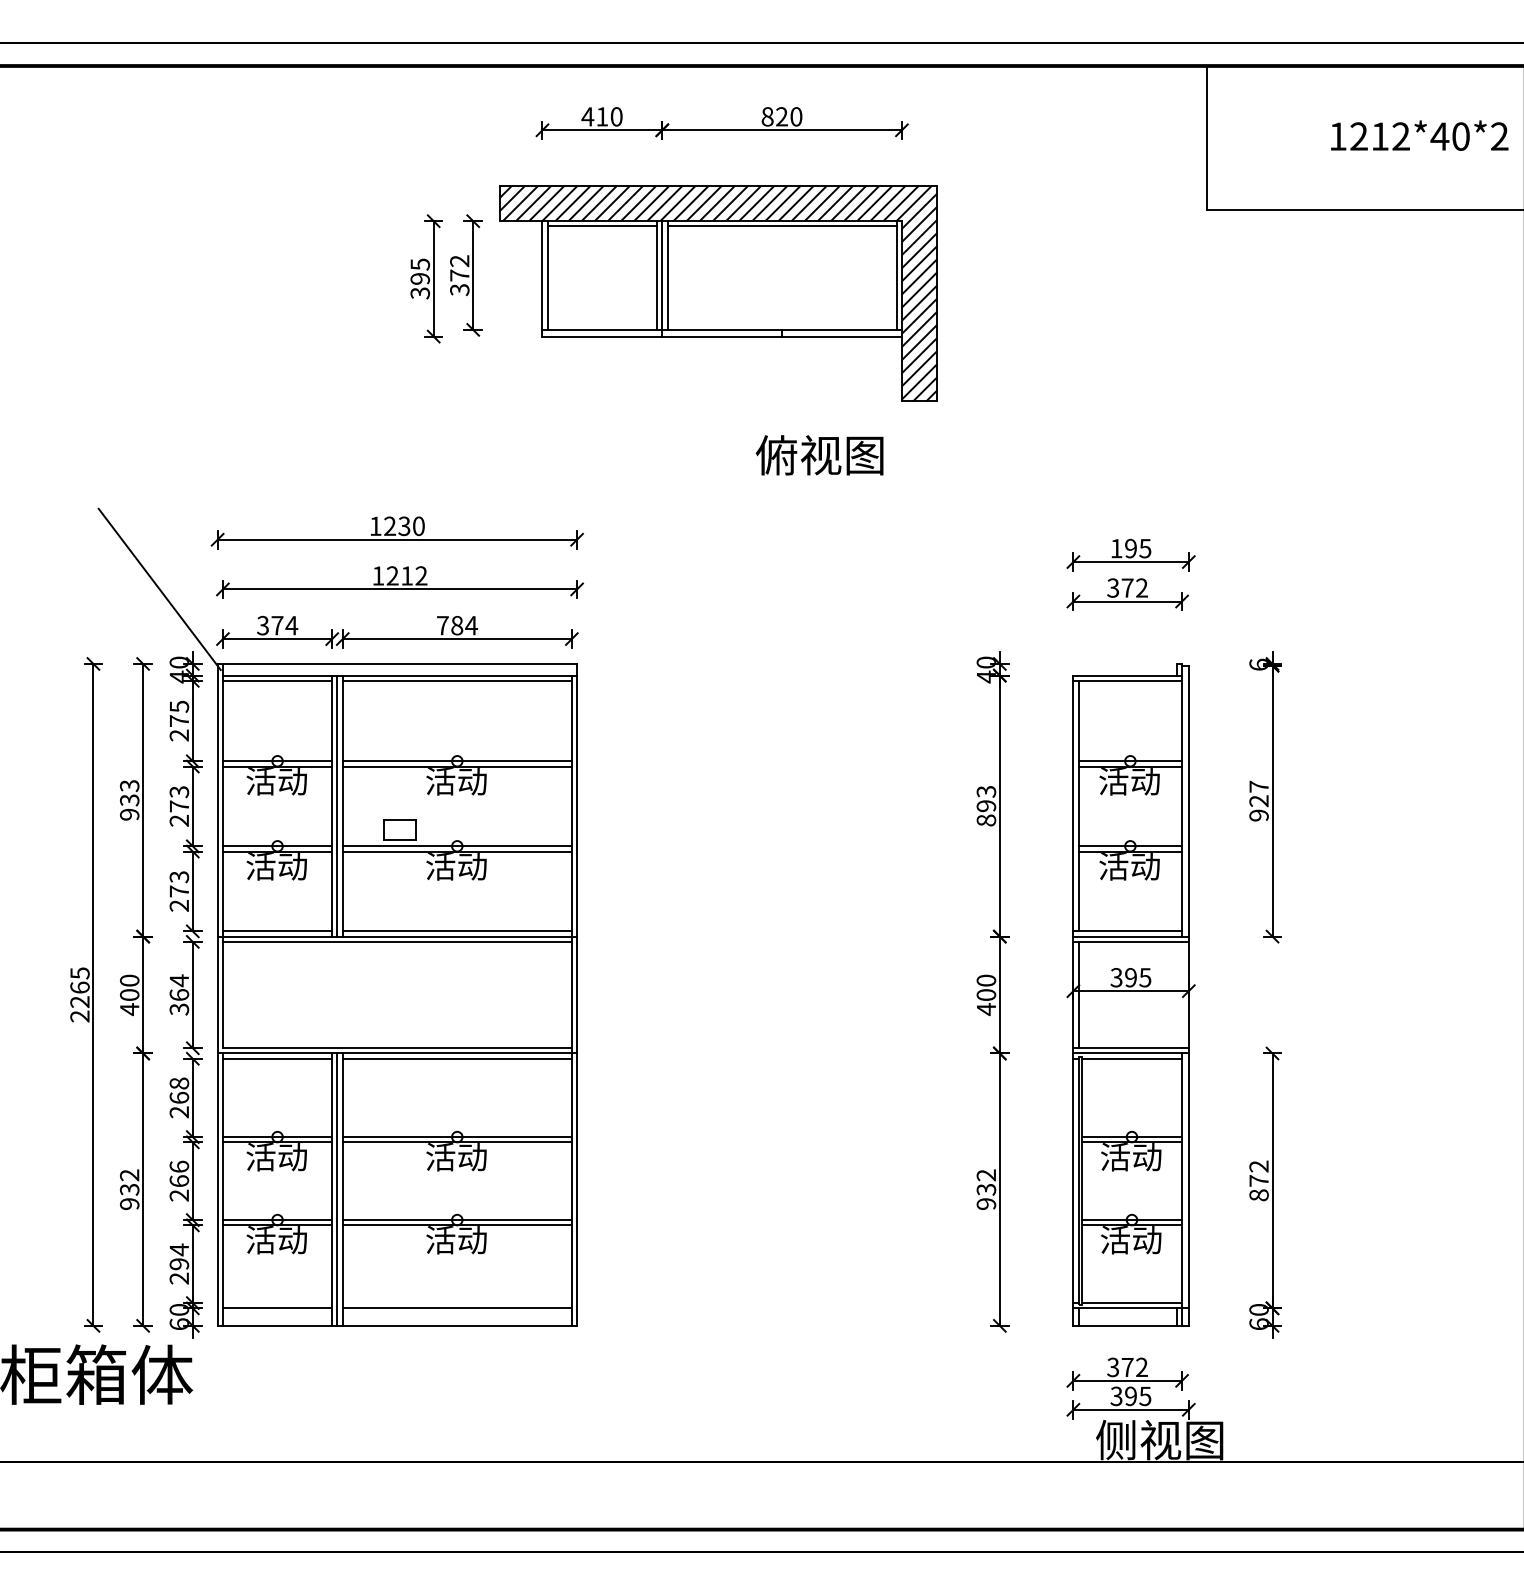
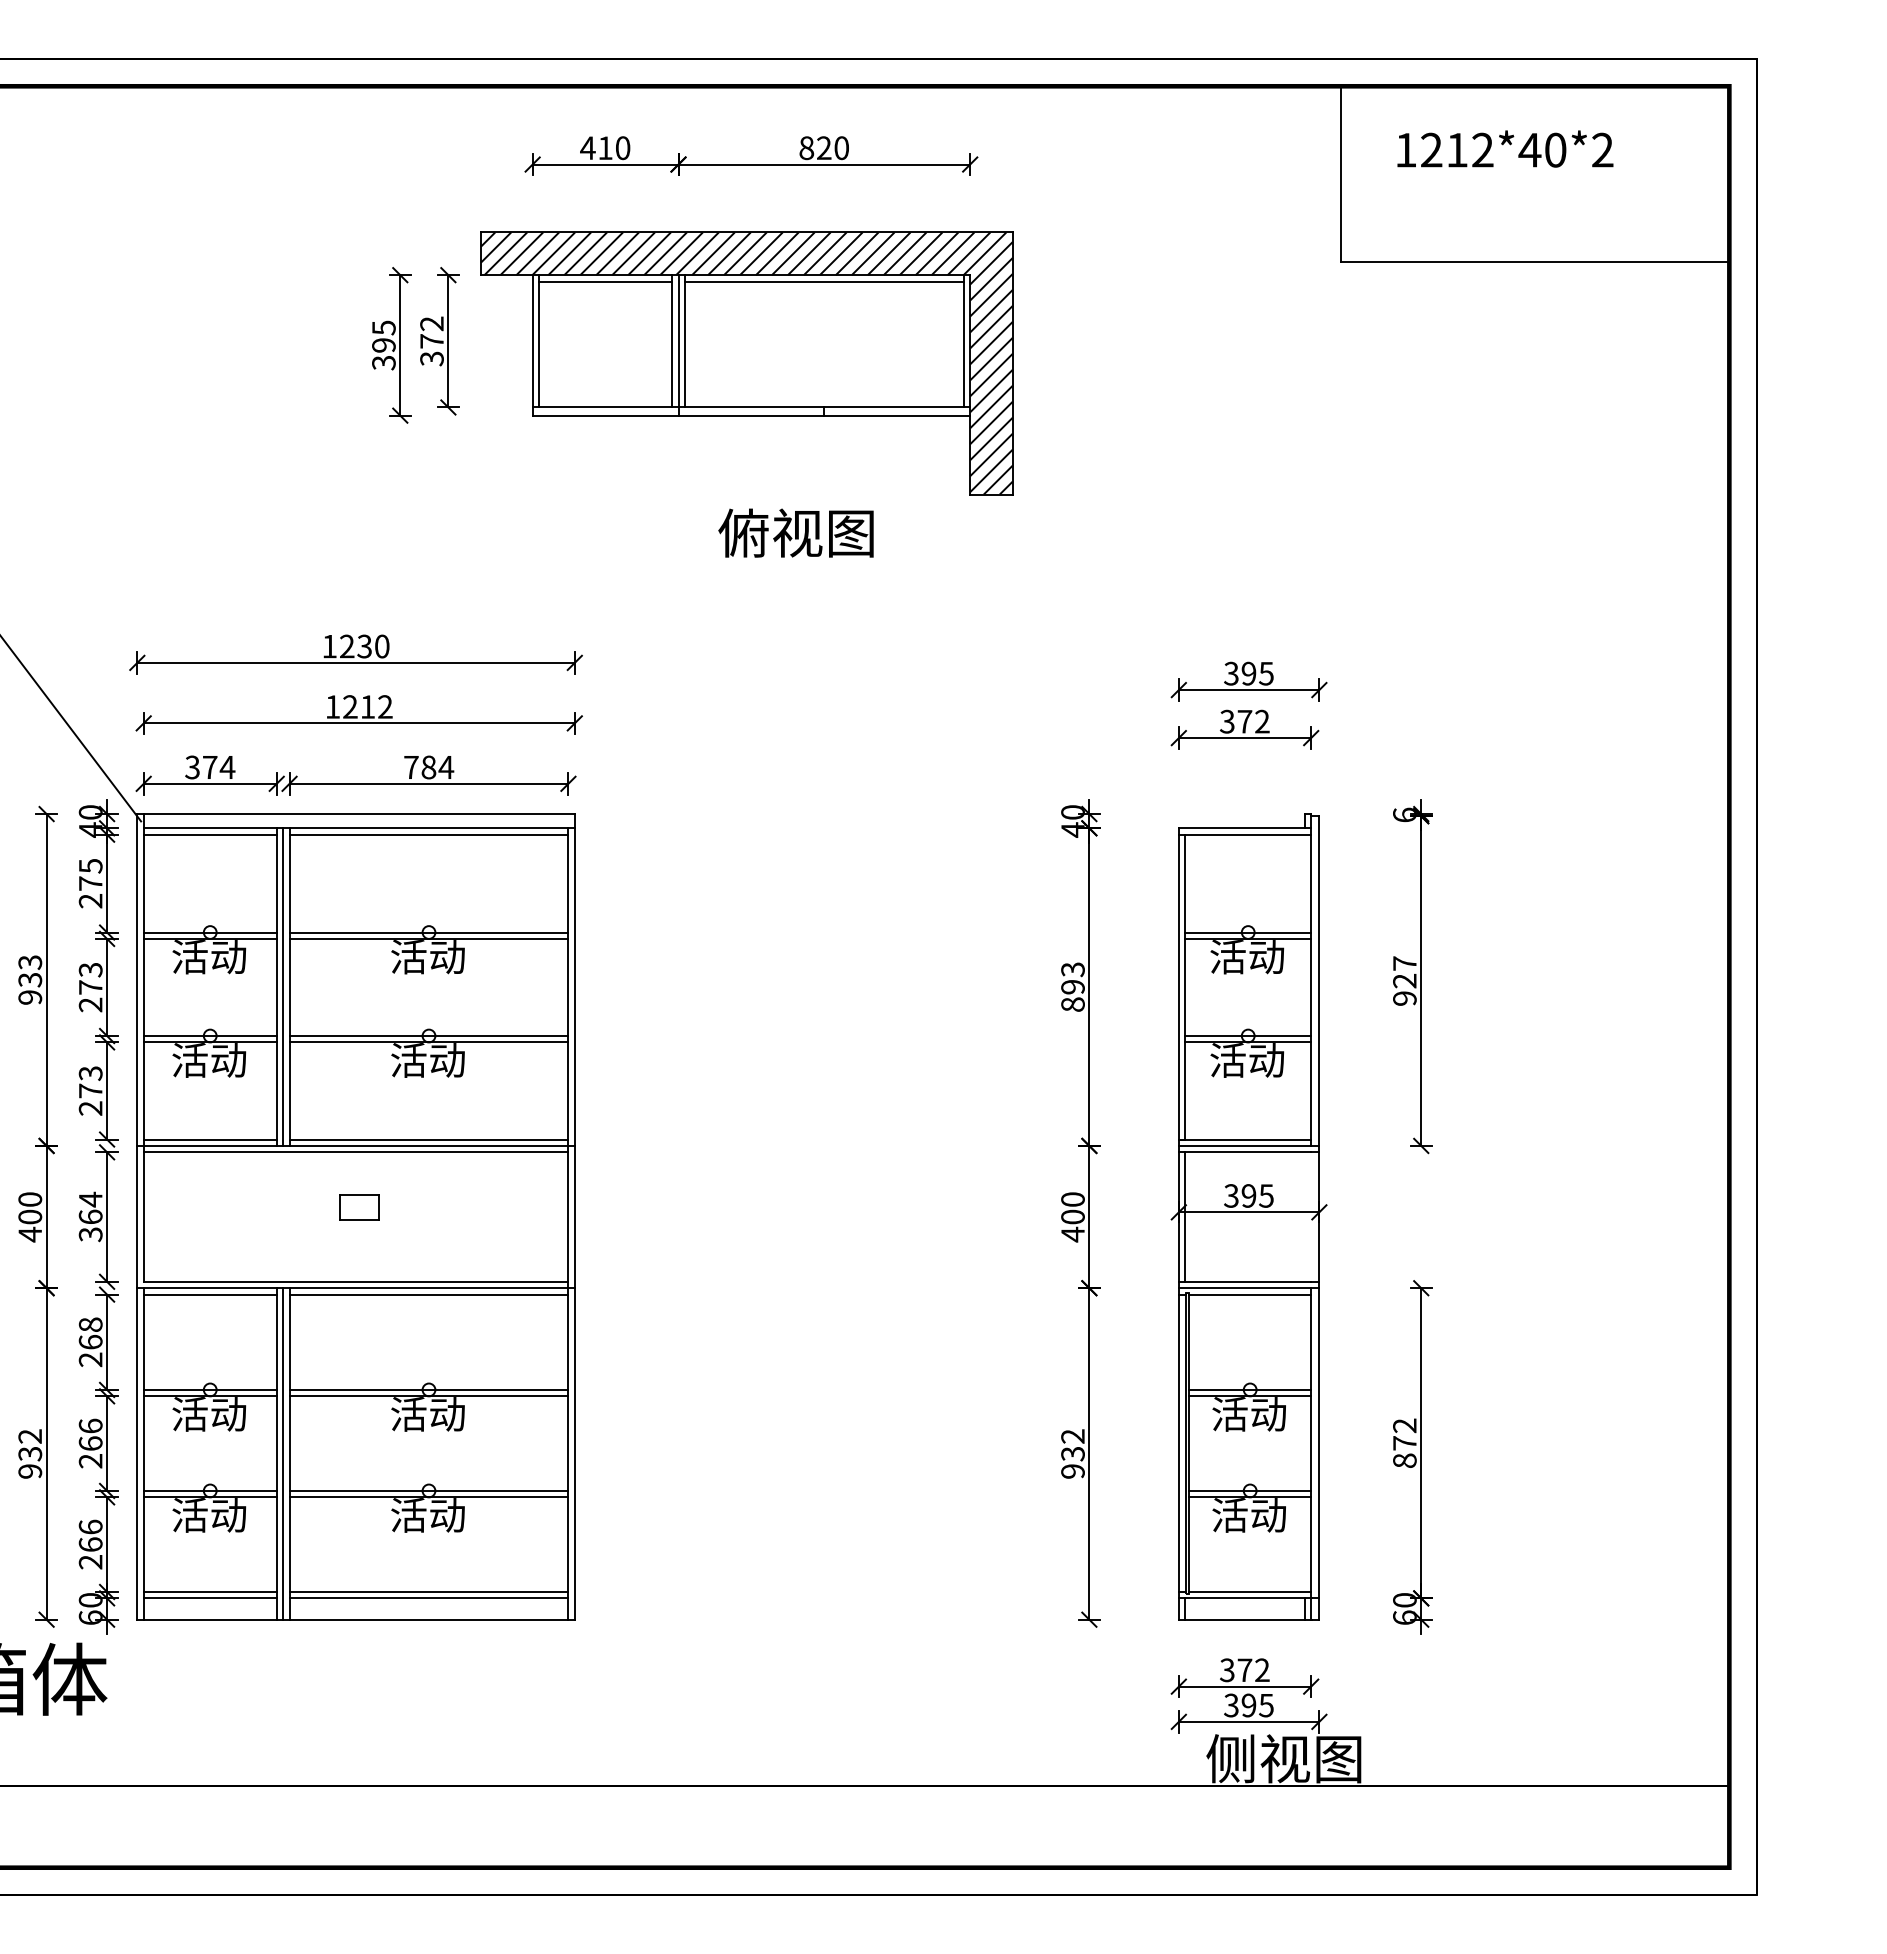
text: (1419, 135) -> (1505, 148), moved
text: (819, 454) -> (795, 532), moved
text: (1116, 548) -> (1231, 673), 195 -> 395
part: (400, 830) -> (359, 1207), moved
text: (179, 1256) -> (90, 1535), 294 -> 266
line: (276, 1302) -> (209, 1591), added
line: (456, 1302) -> (428, 1591), added

